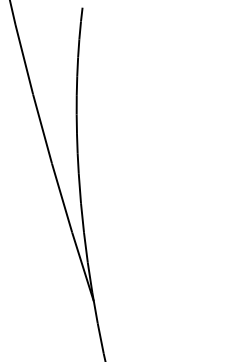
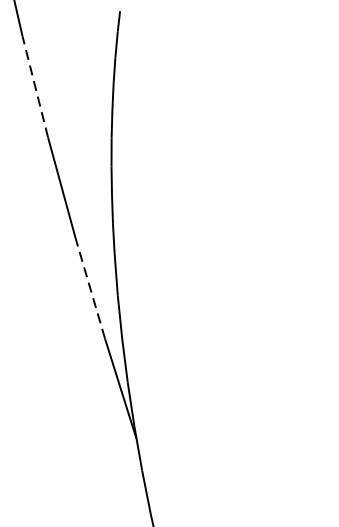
line: (24, 59) -> (35, 86), solid -> dashed
line: (62, 198) -> (90, 288), solid -> dashed

